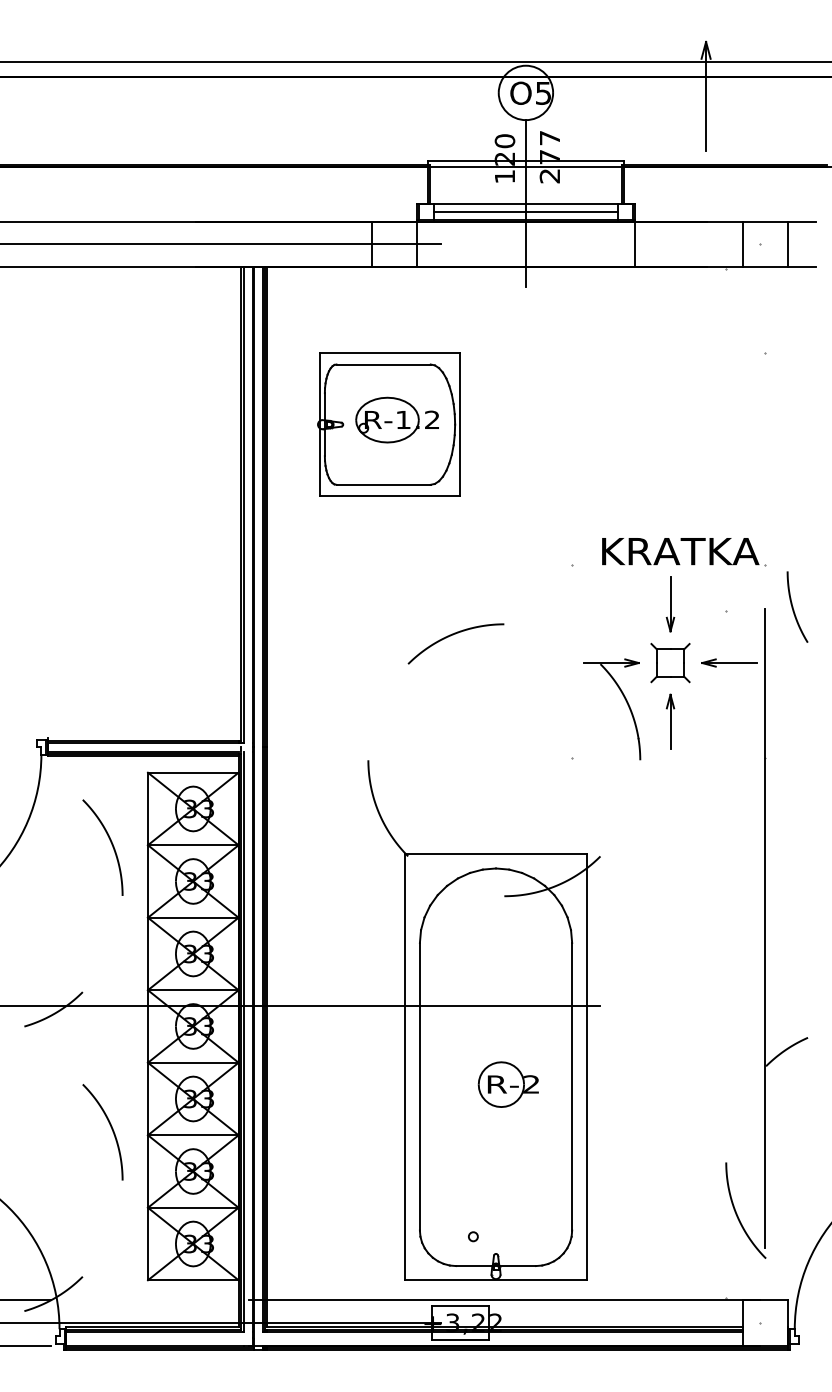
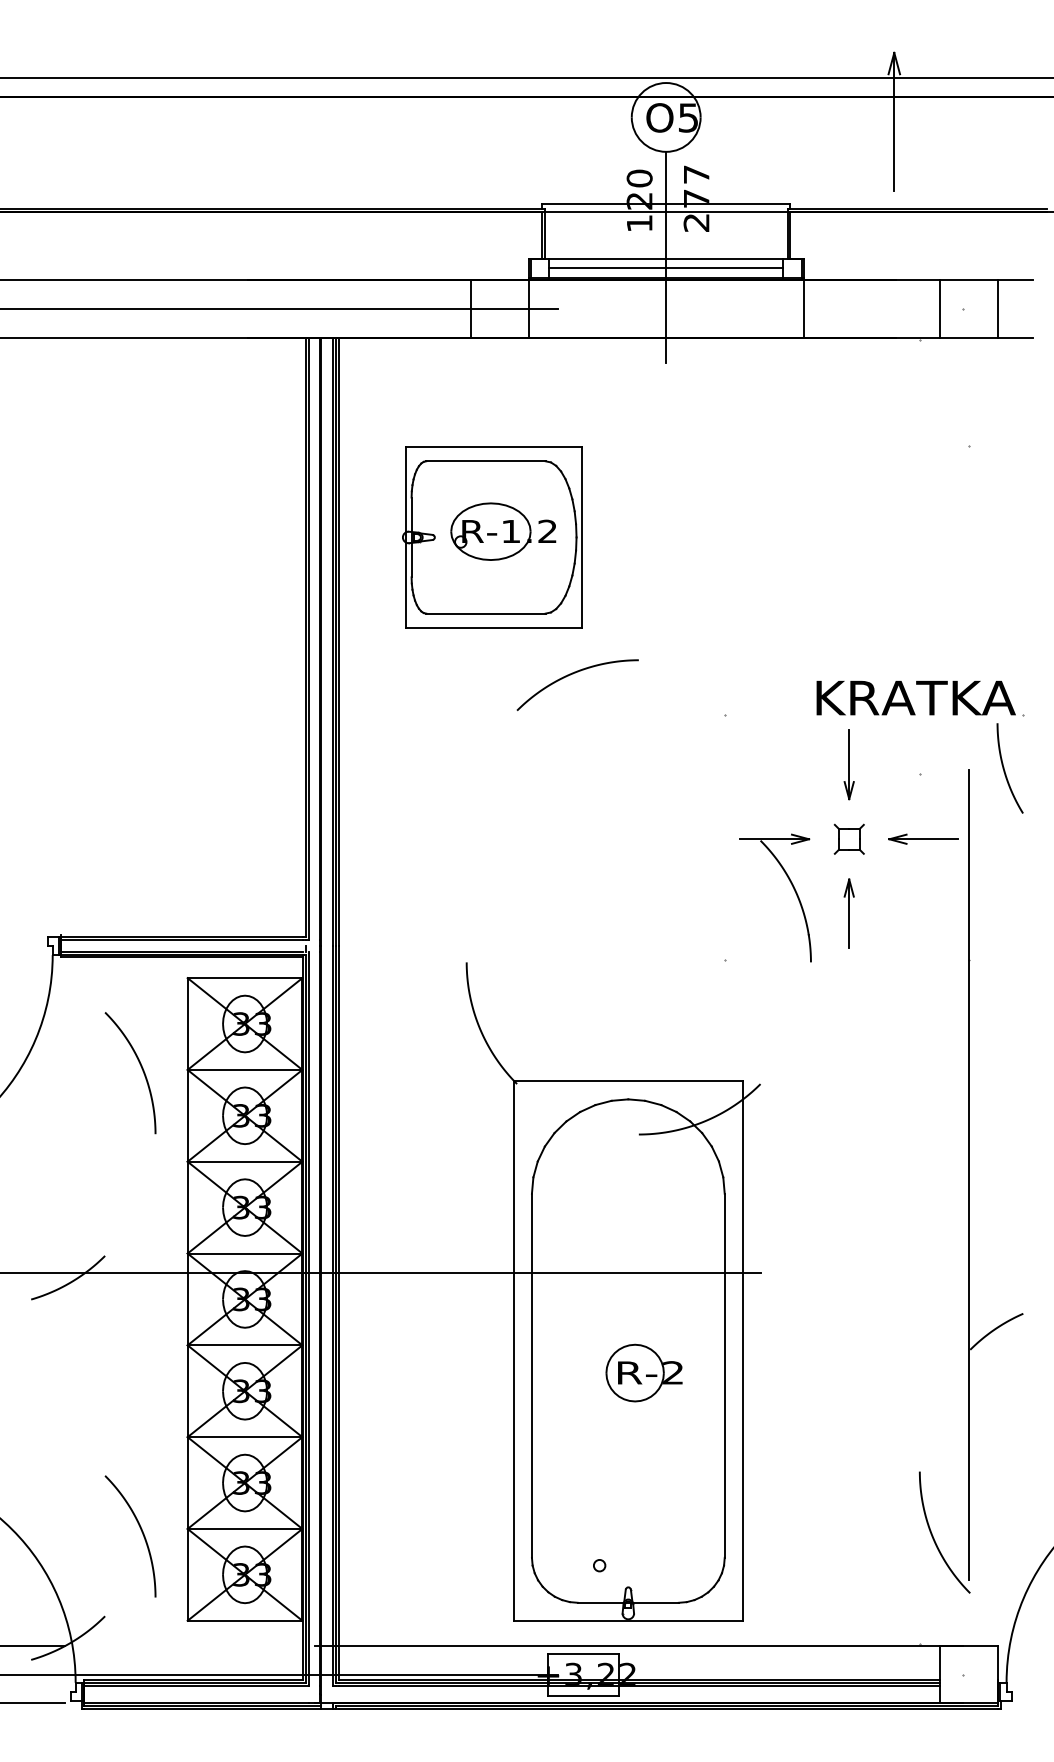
part: (691, 551) -> (929, 698), moved
curve: (452, 635) -> (573, 674), moved
part: (670, 663) -> (849, 839), size x0.6
curve: (111, 1129) -> (141, 1532), moved

